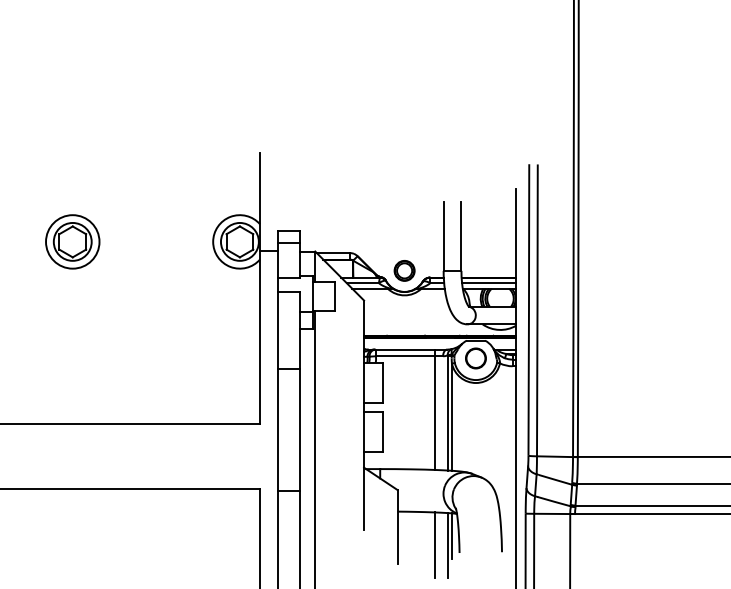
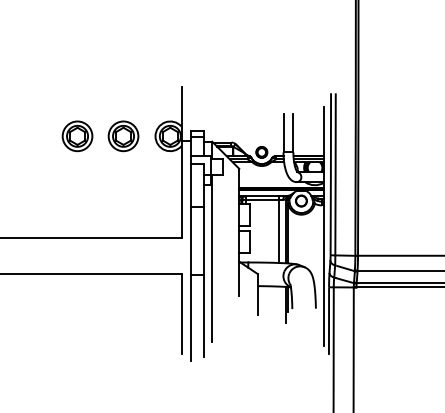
part: (155, 242) -> (123, 136), added
line: (434, 544) -> (278, 304), removed

